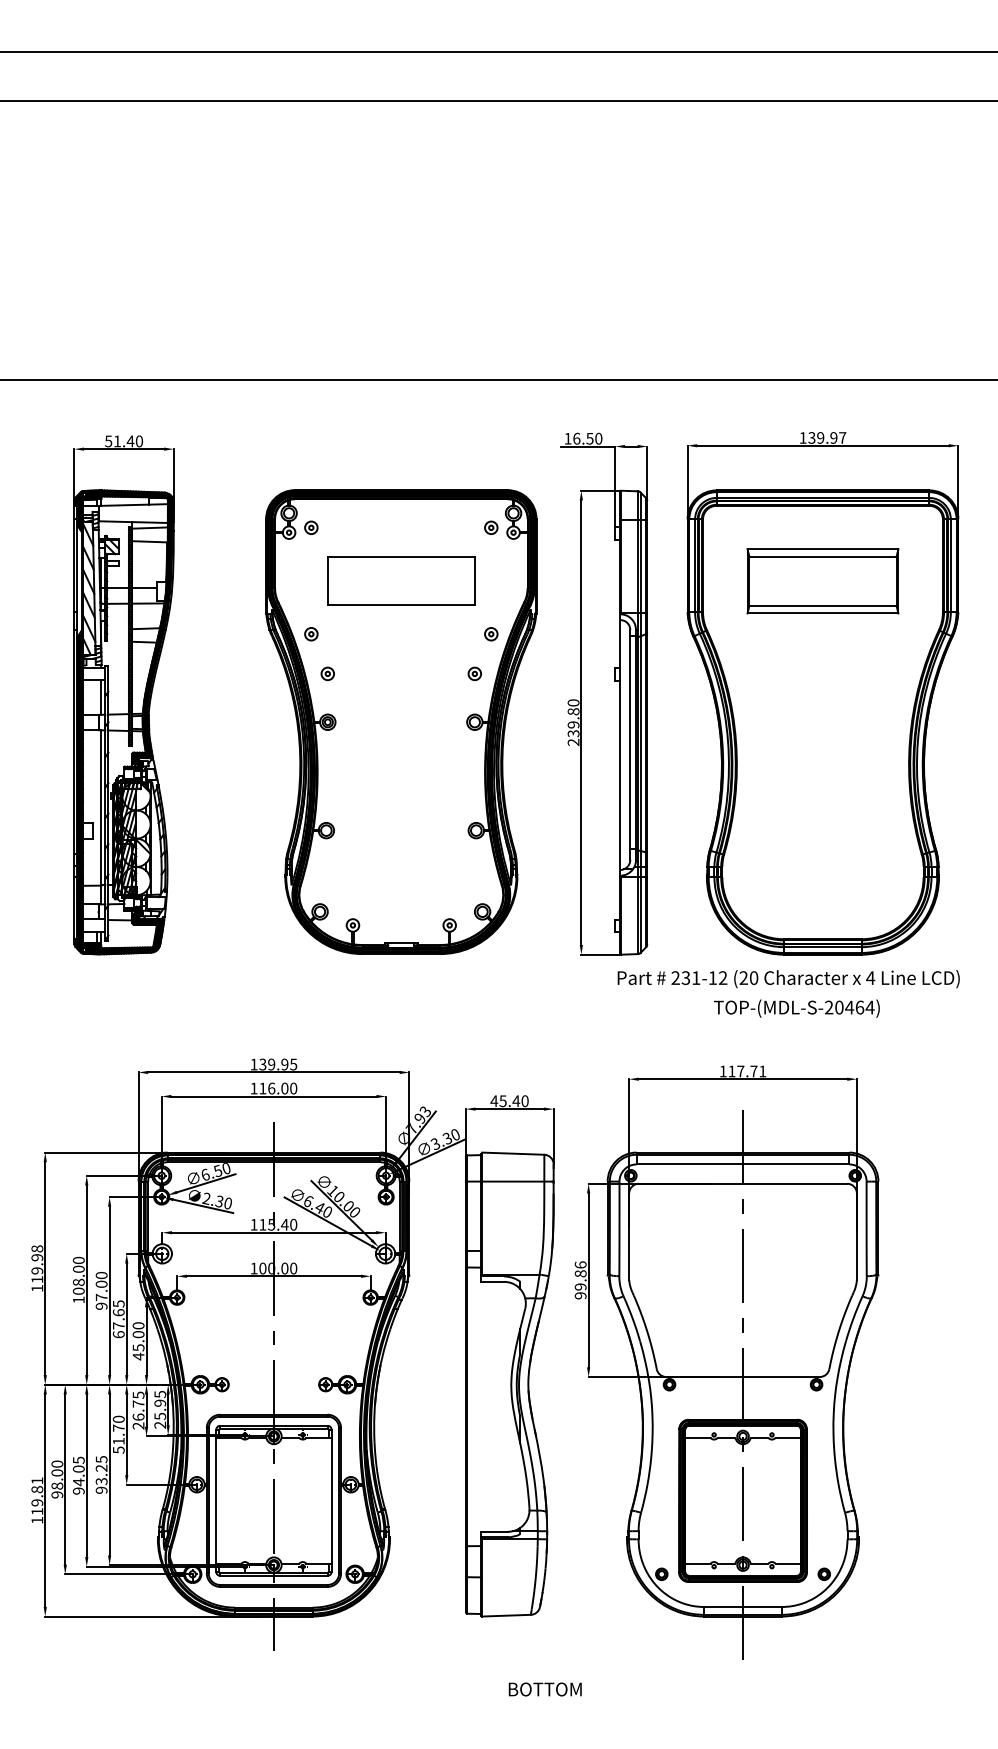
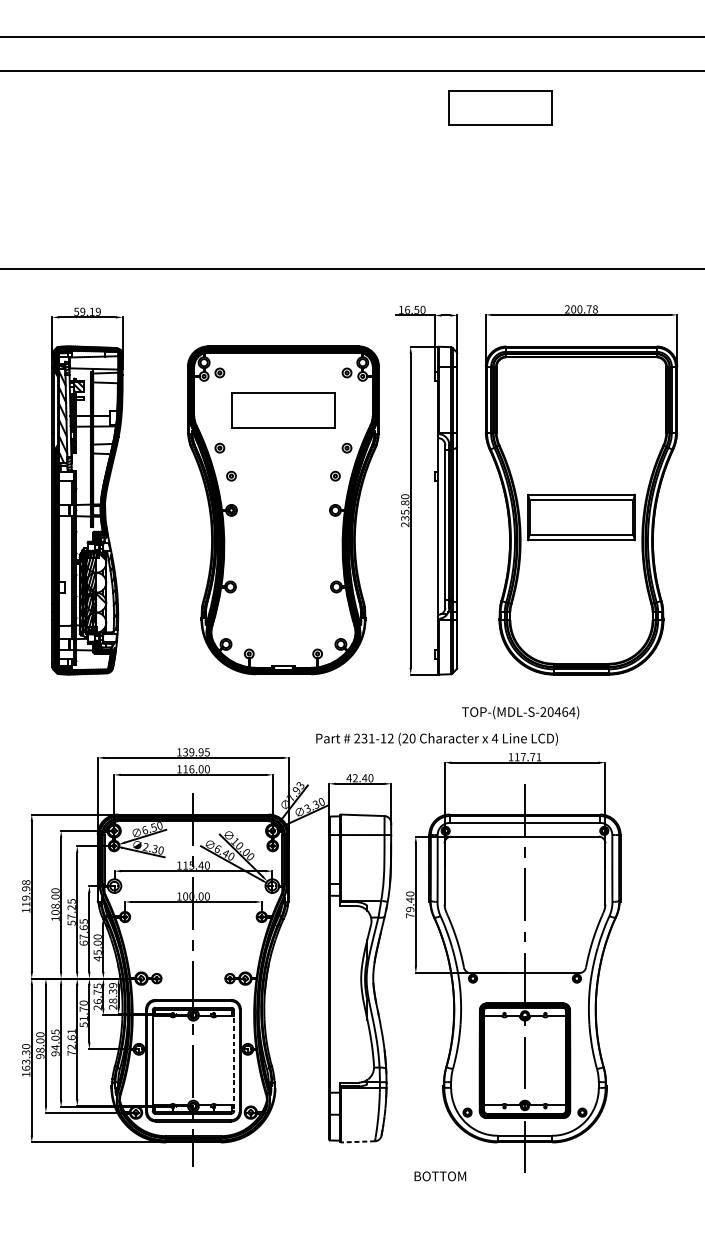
part: (708, 152) -> (500, 107), added
text: (822, 437) -> (581, 309), 139.97 -> 200.78
text: (127, 441) -> (89, 311), 51.40 -> 59.19
part: (822, 581) -> (581, 517), moved
text: (573, 724) -> (405, 511), 239.80 -> 235.80
text: (788, 979) -> (436, 739), moved
text: (796, 1008) -> (520, 712), moved
text: (502, 1101) -> (354, 778), 45.40 -> 42.40
text: (580, 1280) -> (410, 904), 99.86 -> 79.40
text: (101, 1290) -> (71, 912), 97.00 -> 57.25
text: (160, 1405) -> (113, 993), 25.95 -> 28.39
text: (101, 1474) -> (71, 1042), 93.25 -> 72.61
text: (37, 1496) -> (26, 1057), 119.81 -> 163.30
line: (331, 1501) -> (234, 1061), solid -> dashed
line: (506, 1615) -> (357, 1141), solid -> dashed
text: (544, 1689) -> (439, 1176), moved

